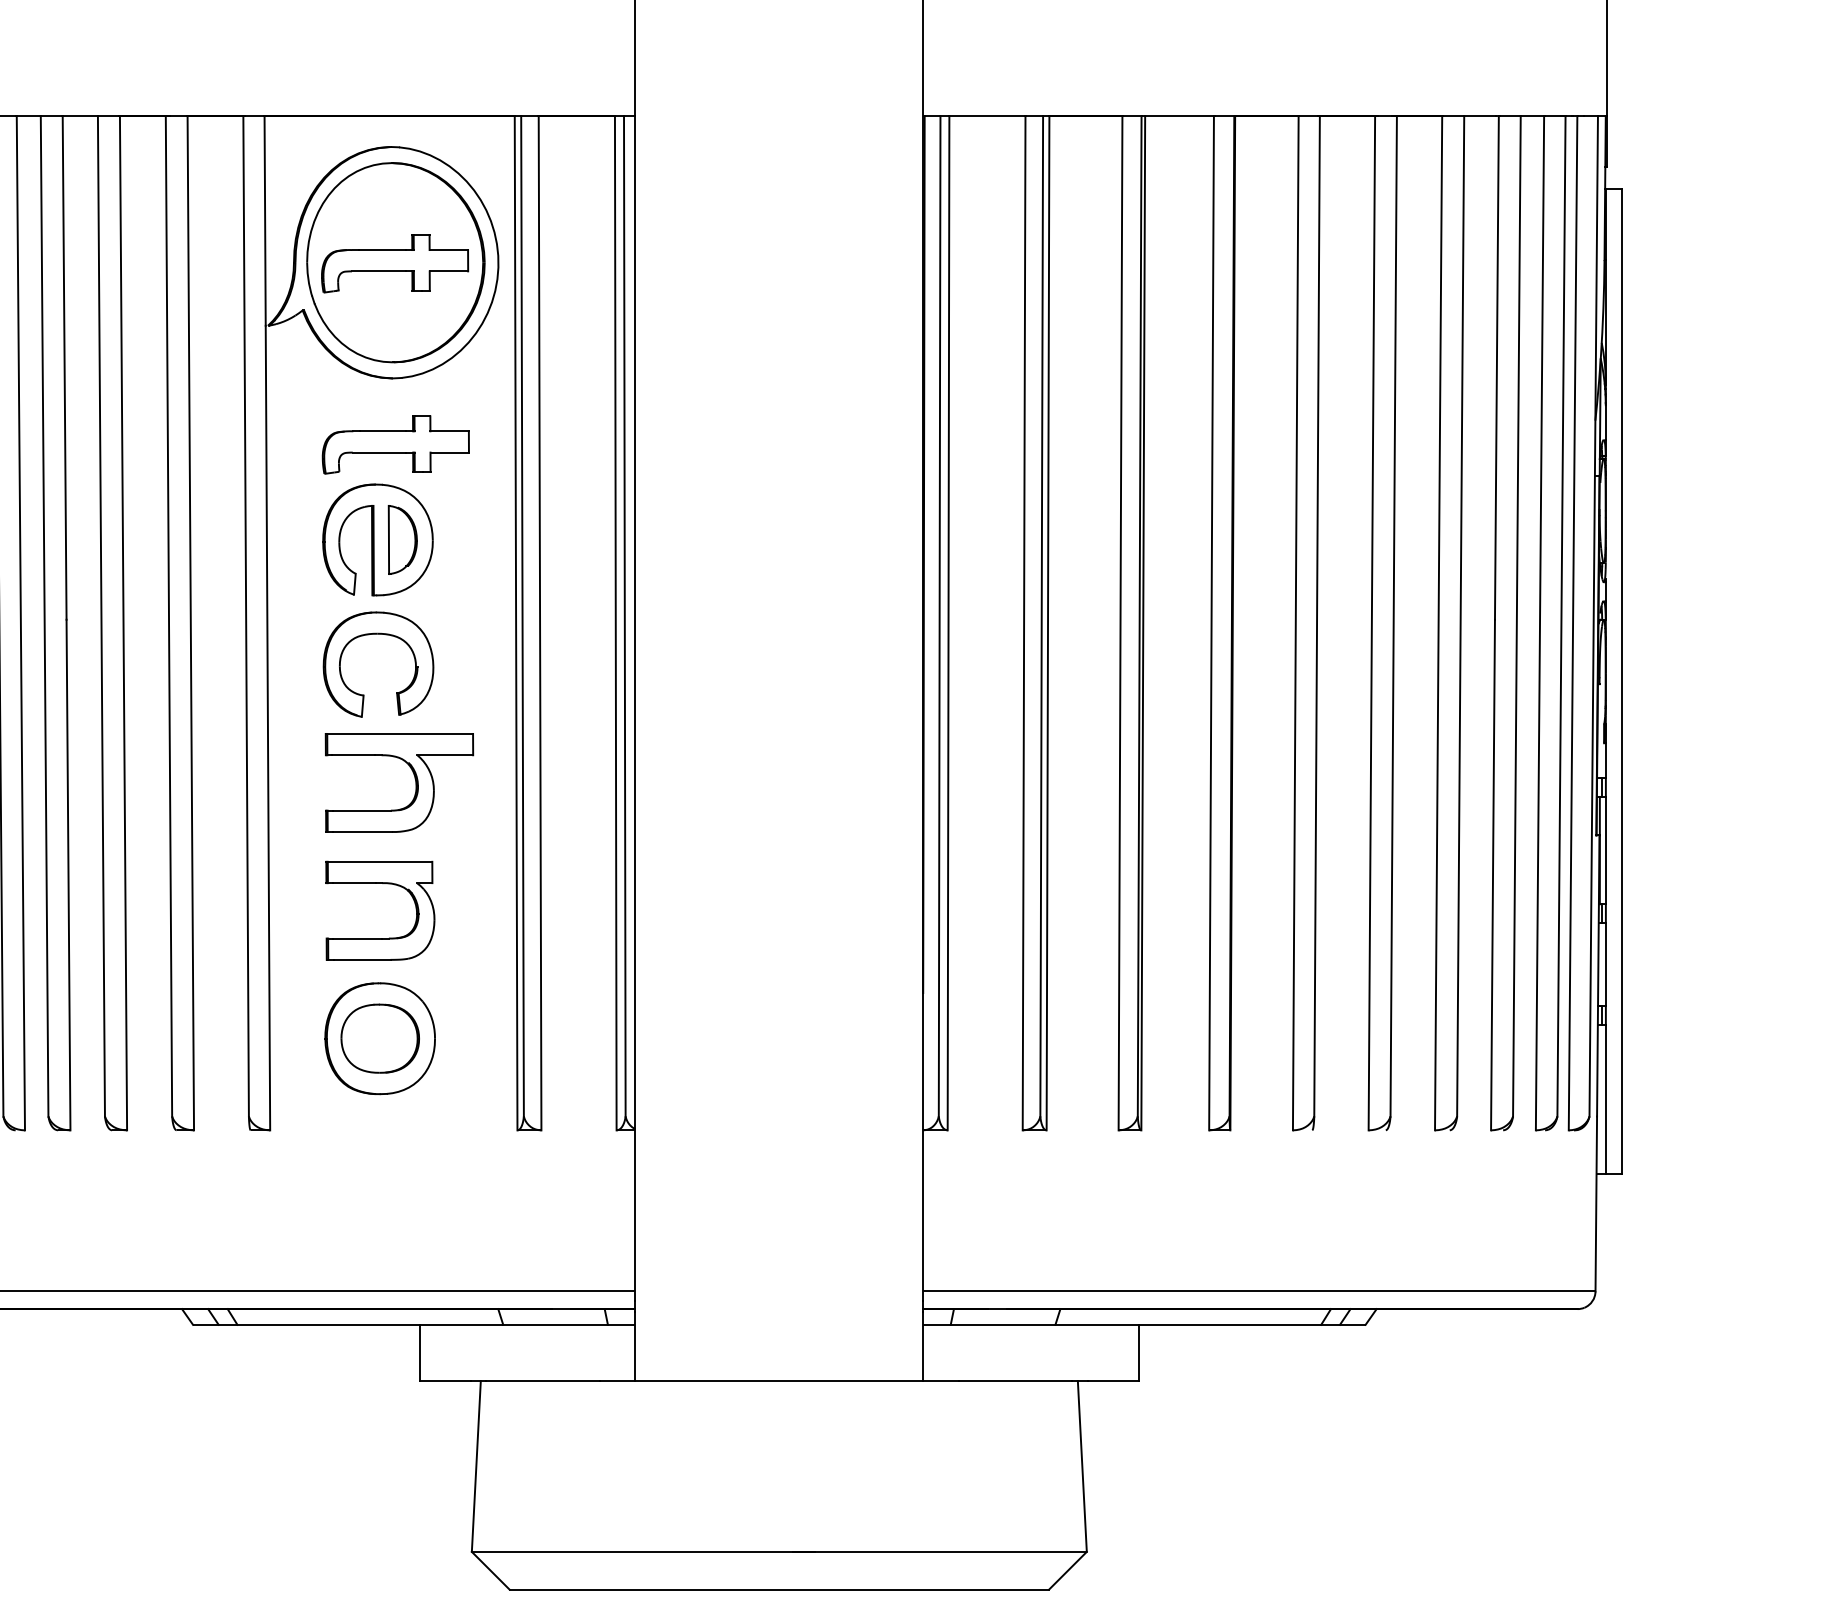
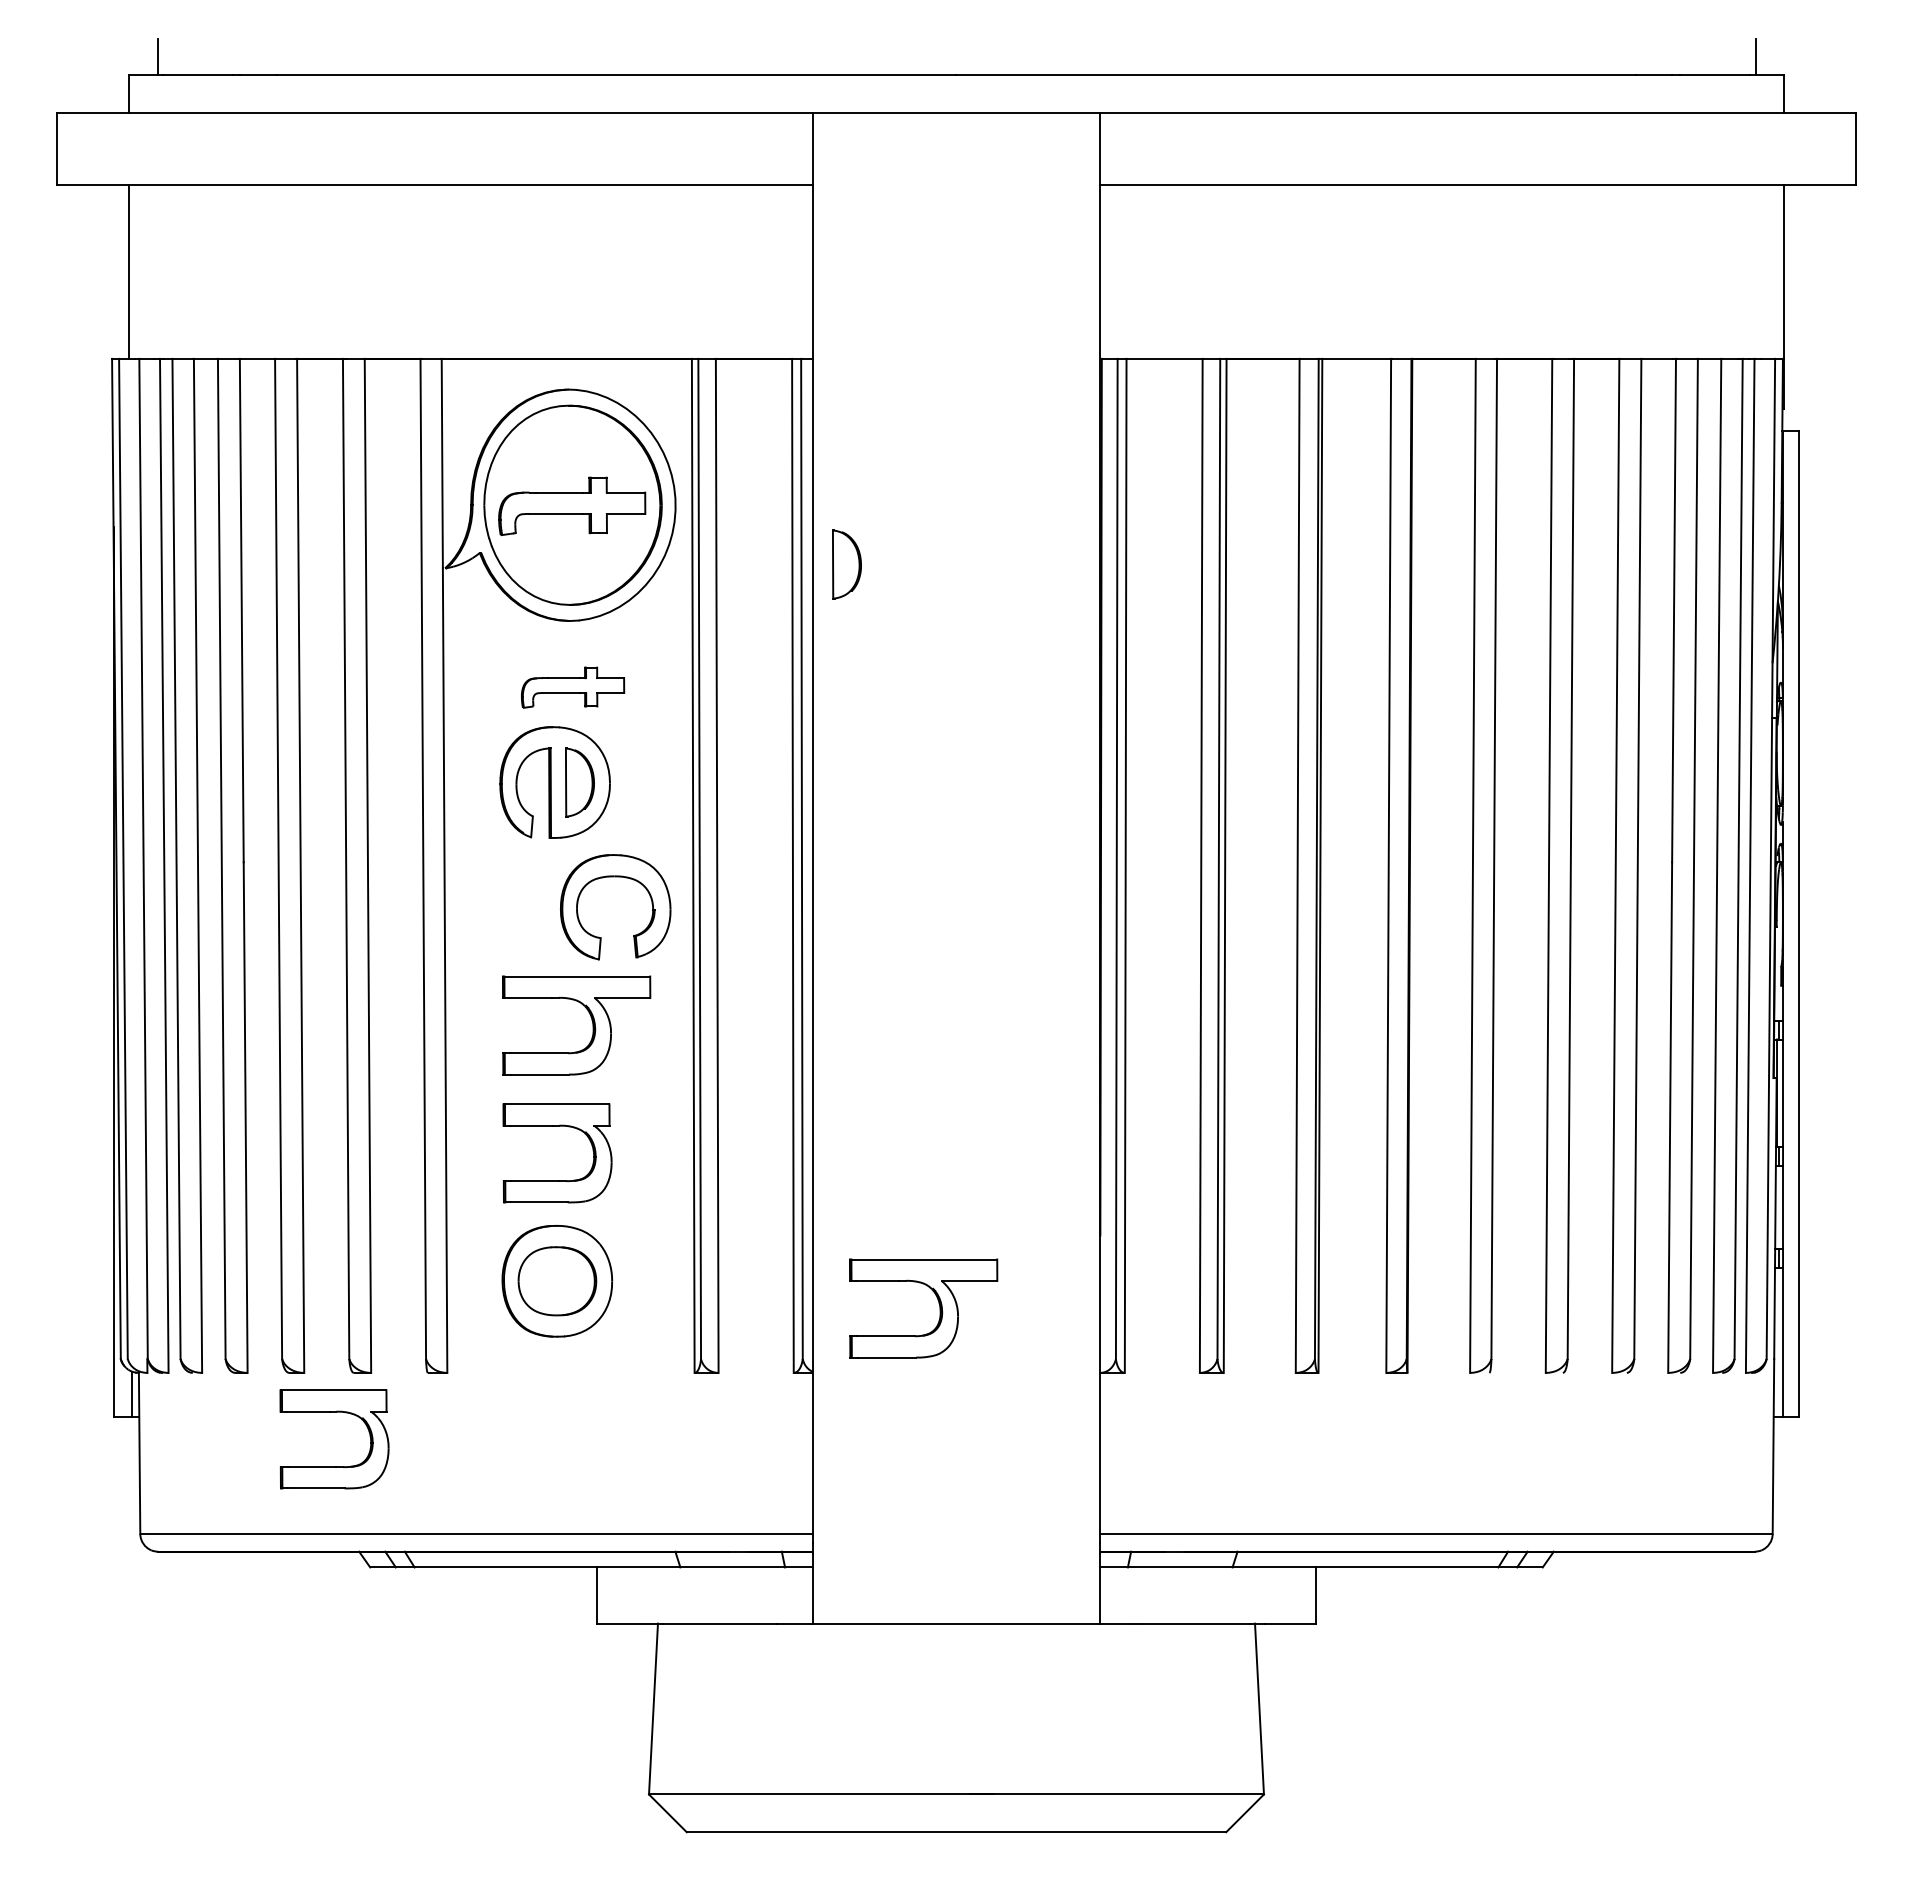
part: (669, 321) -> (846, 564), added
part: (395, 444) -> (572, 687), size x0.7
part: (378, 634) -> (615, 877), moved
part: (761, 1060) -> (938, 1303), added
part: (157, 1169) -> (334, 1412), added

